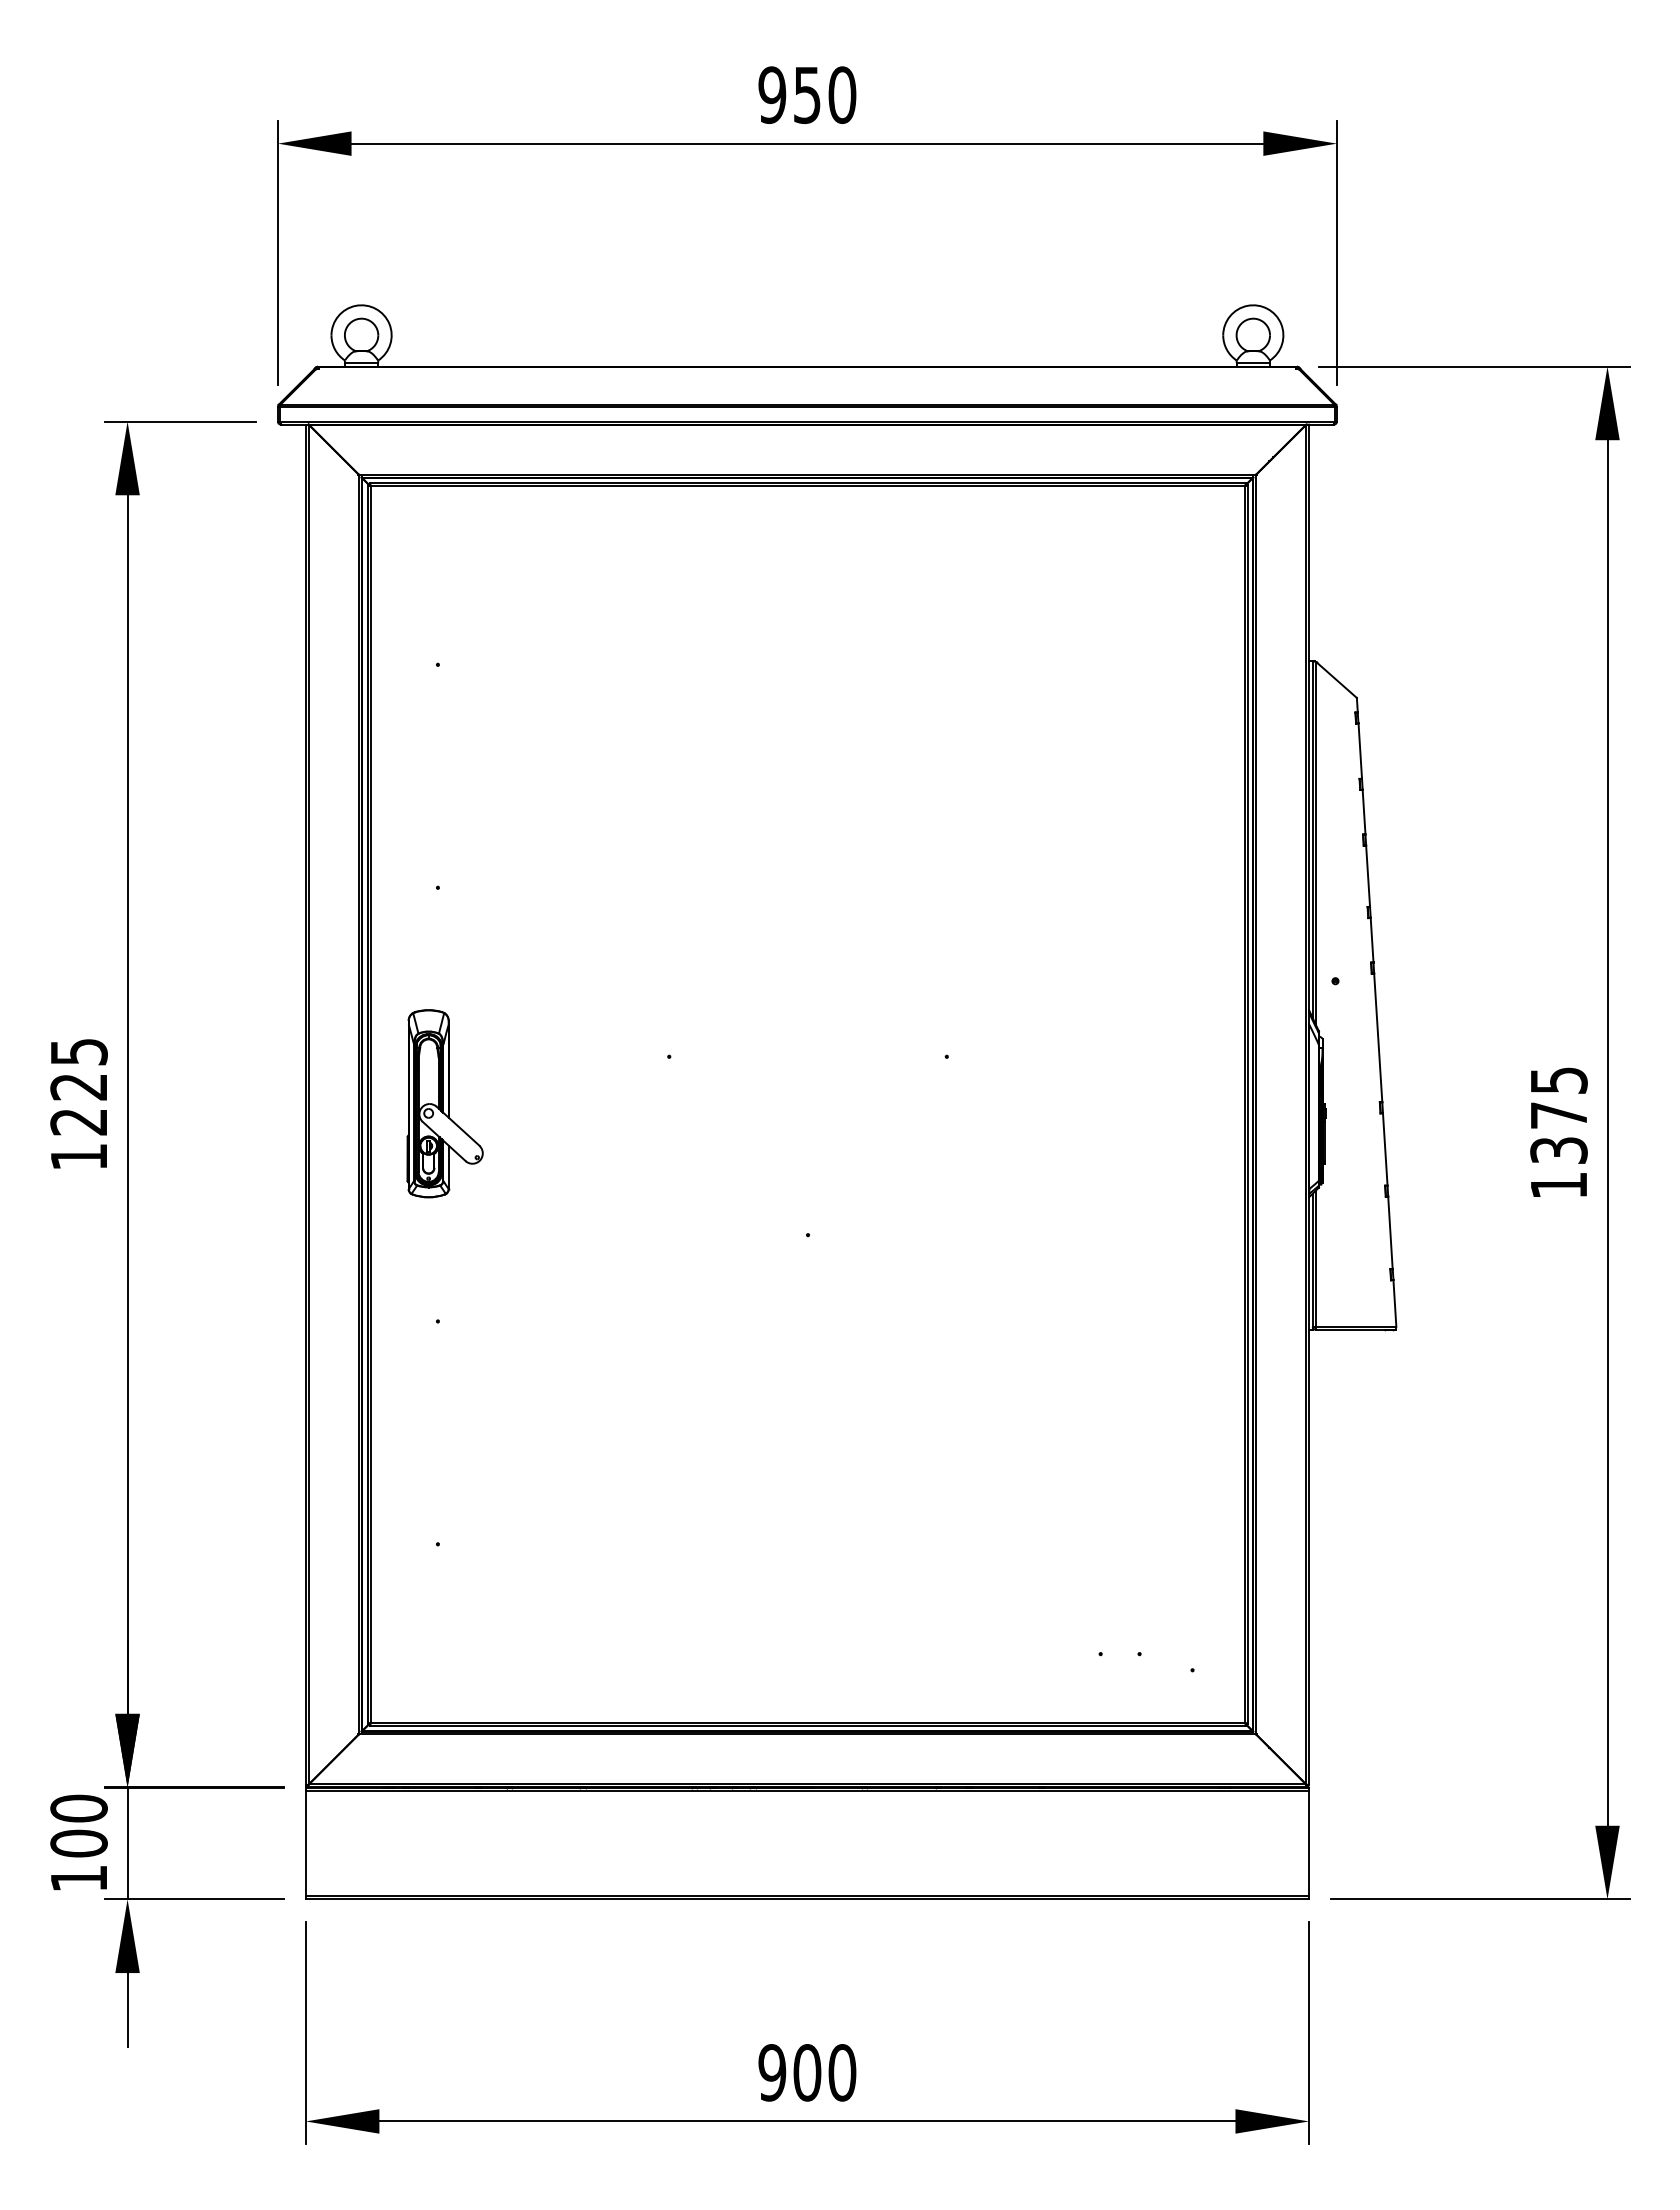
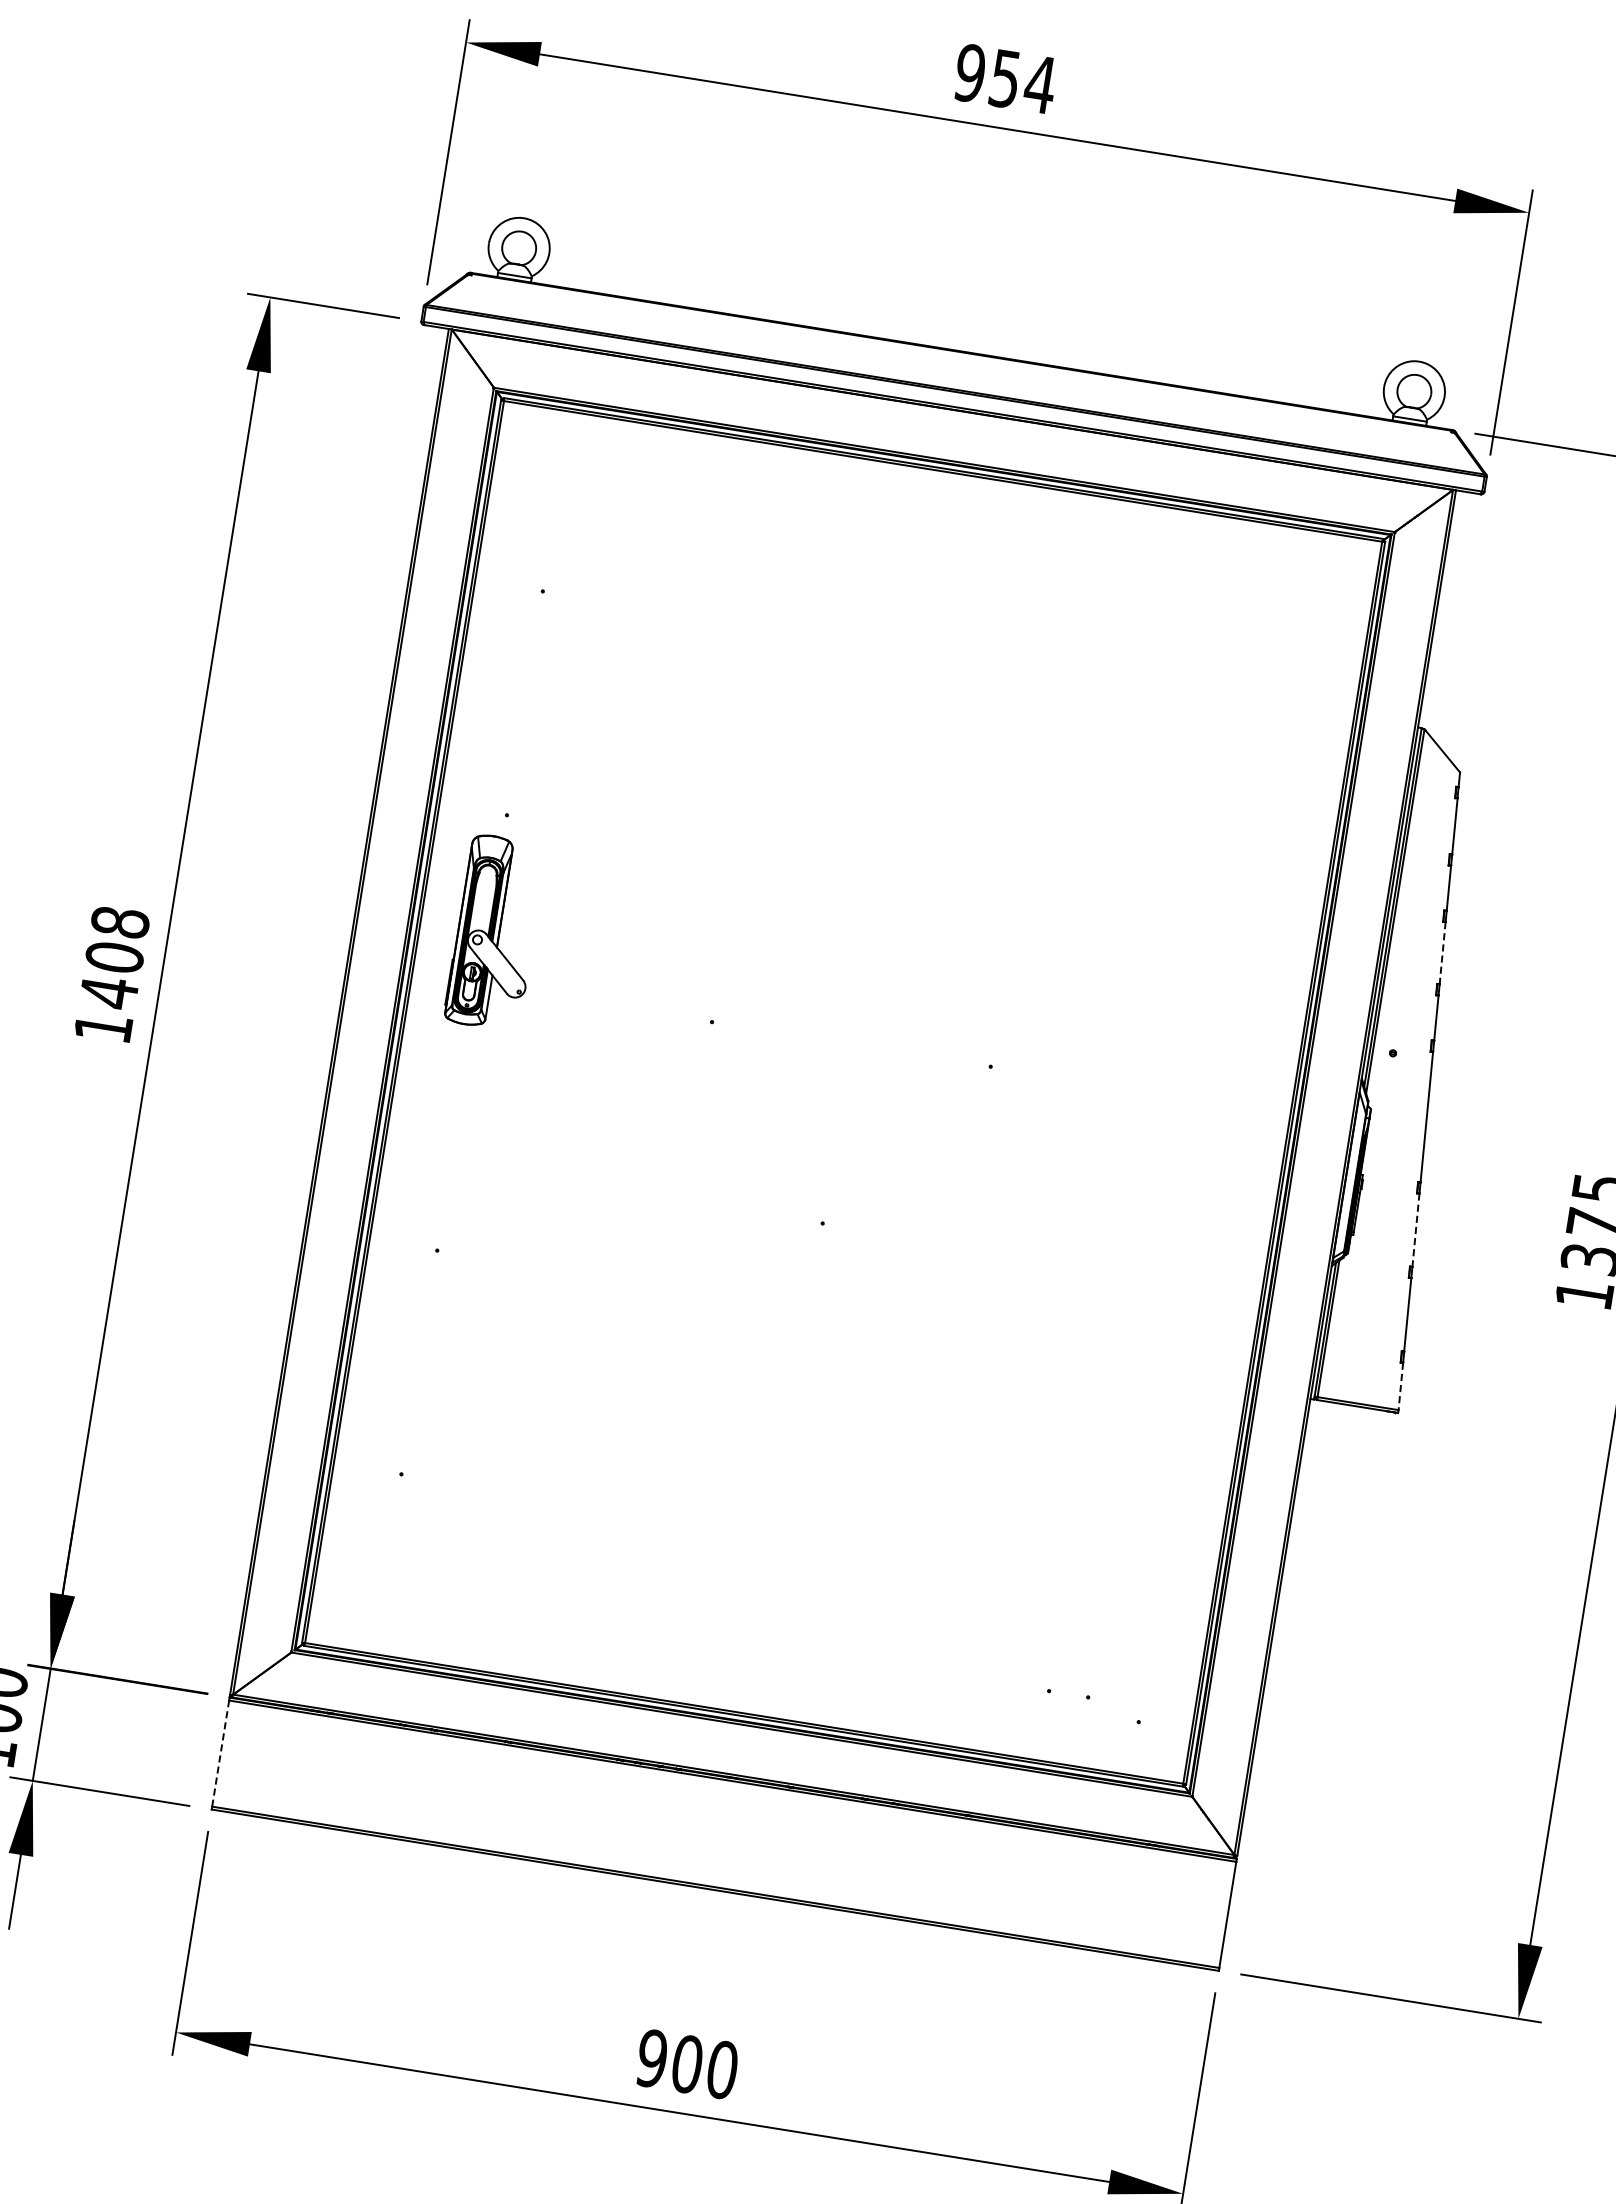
text: (841, 95) -> (1039, 84), 950 -> 954
line: (1368, 876) -> (1443, 953), solid -> dashed
text: (78, 1087) -> (114, 957), 1225 -> 1408
part: (444, 1103) -> (494, 932), moved
line: (1385, 1149) -> (1416, 1230), solid -> dashed
line: (1394, 1303) -> (1400, 1386), solid -> dashed
line: (305, 1843) -> (220, 1753), solid -> dashed

